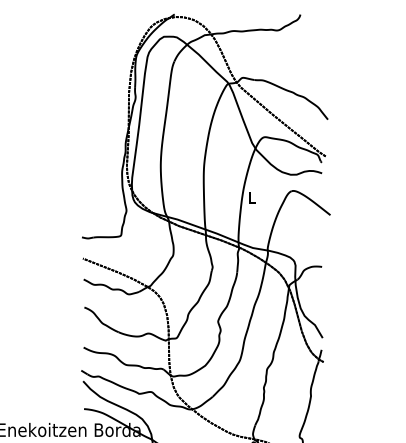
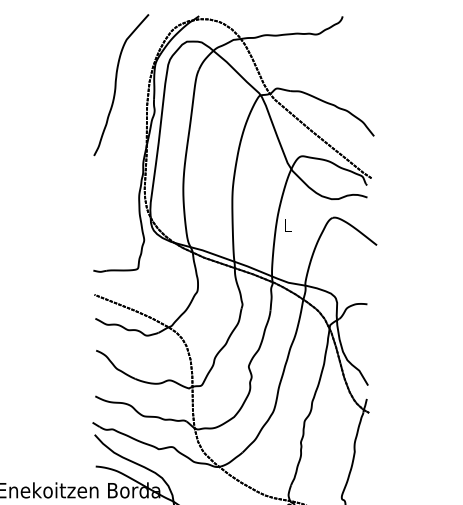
curve: (102, 75) -> (116, 85), added

